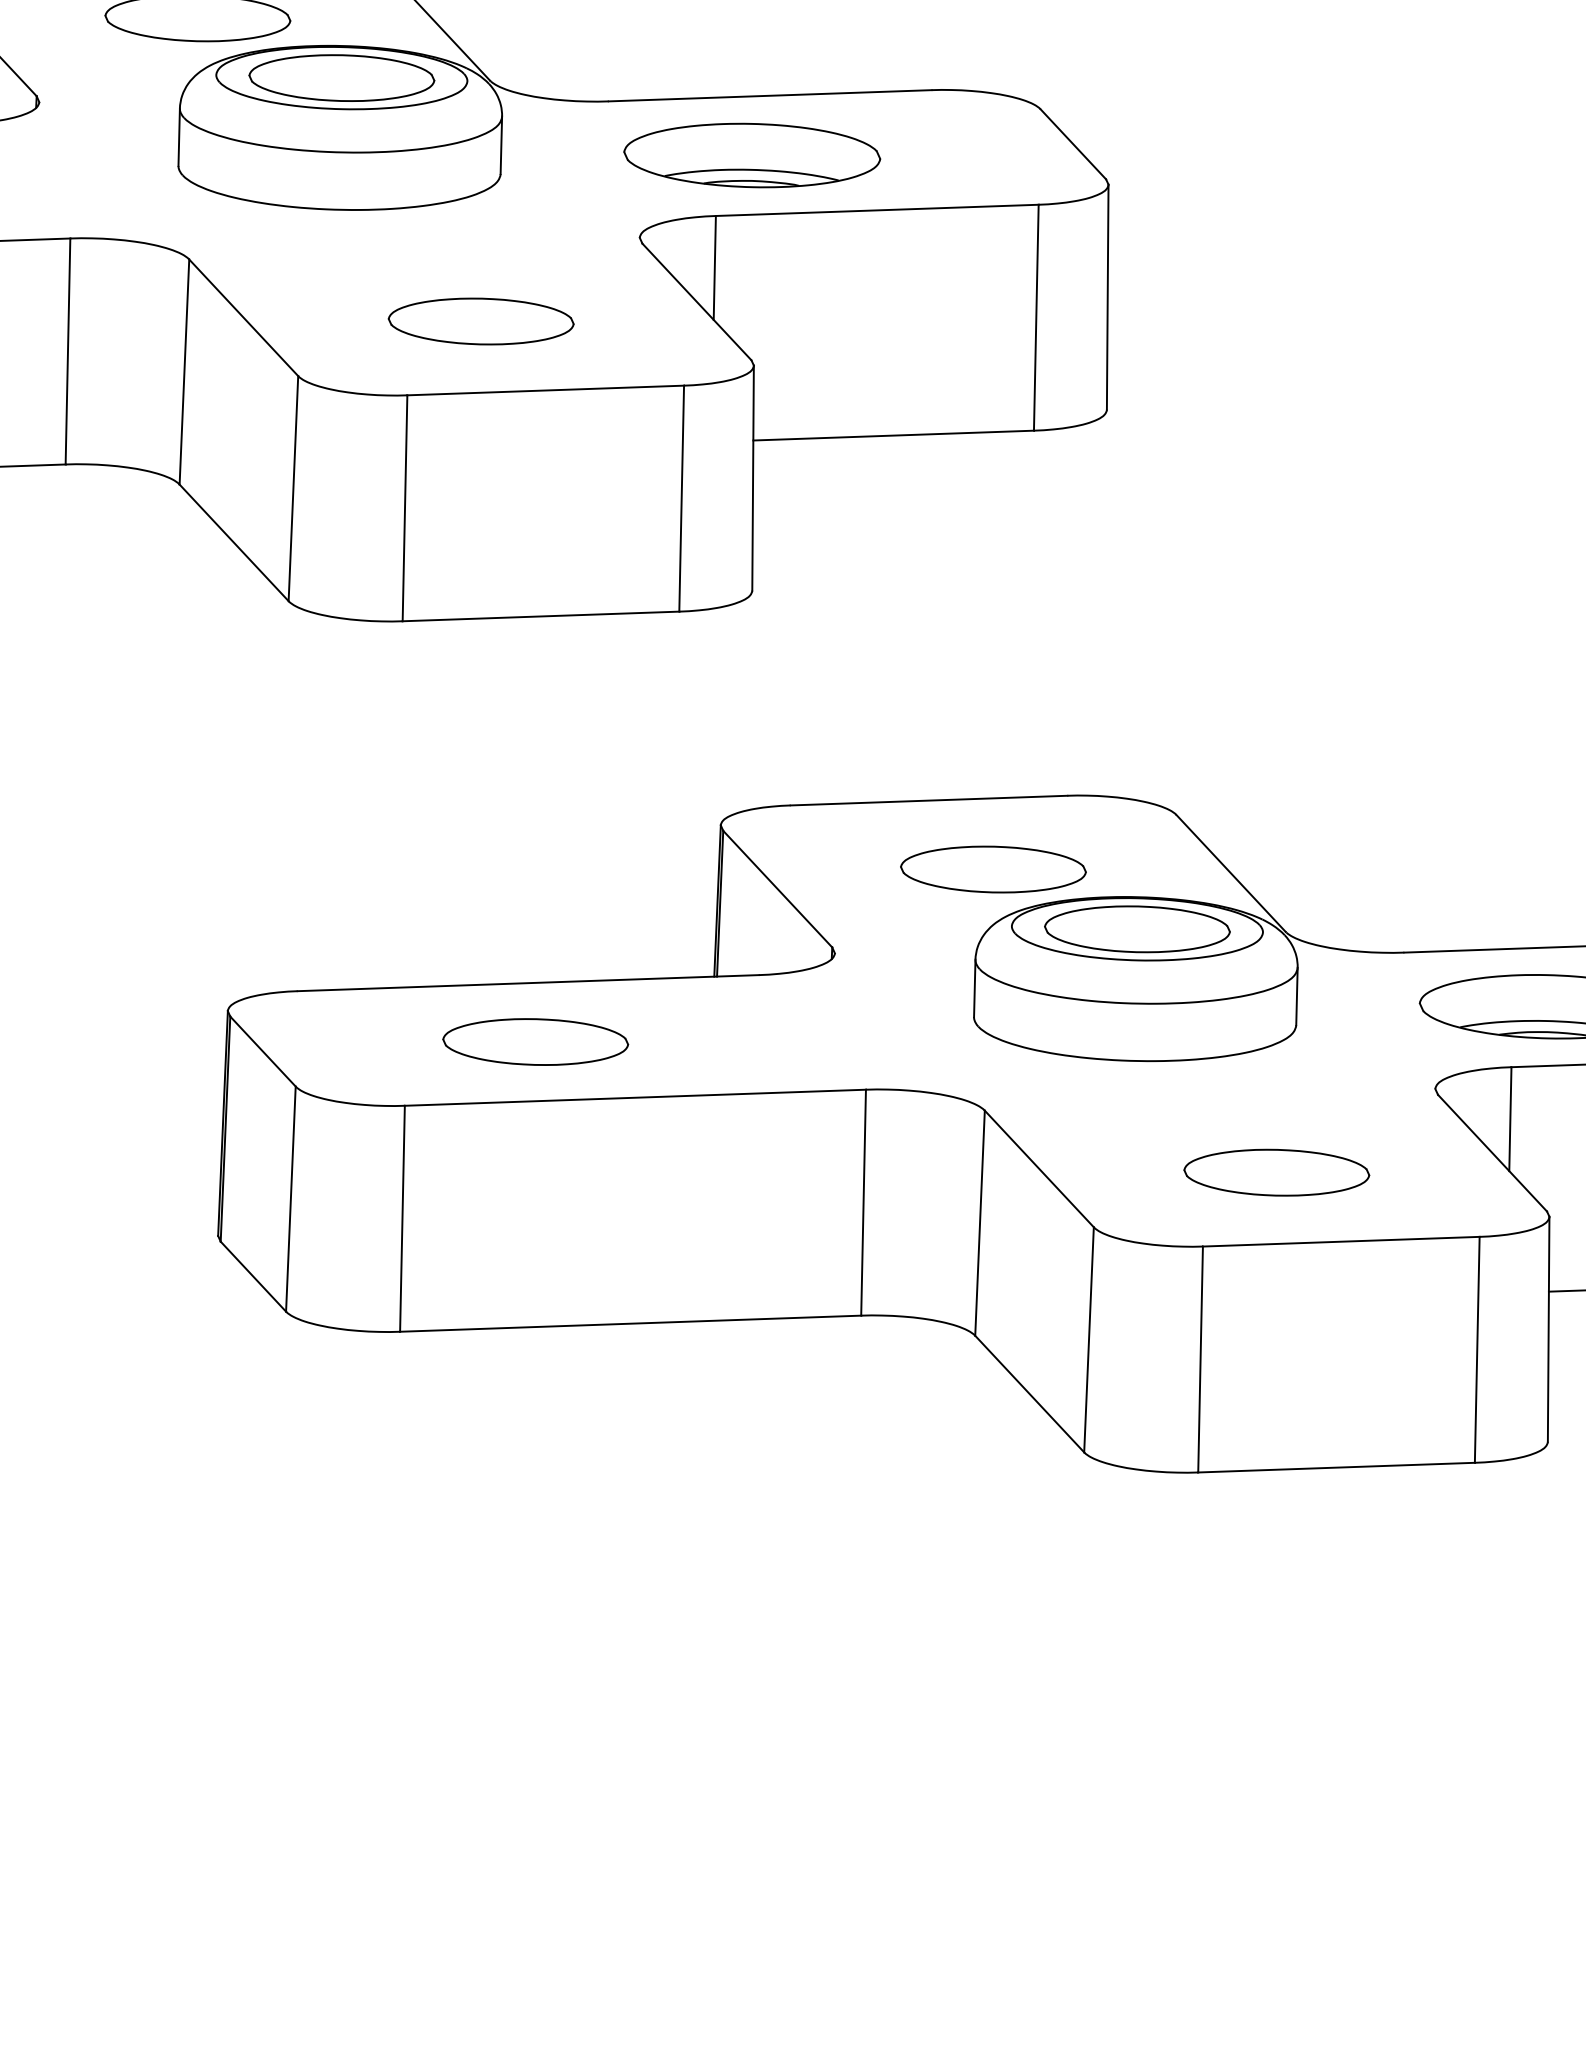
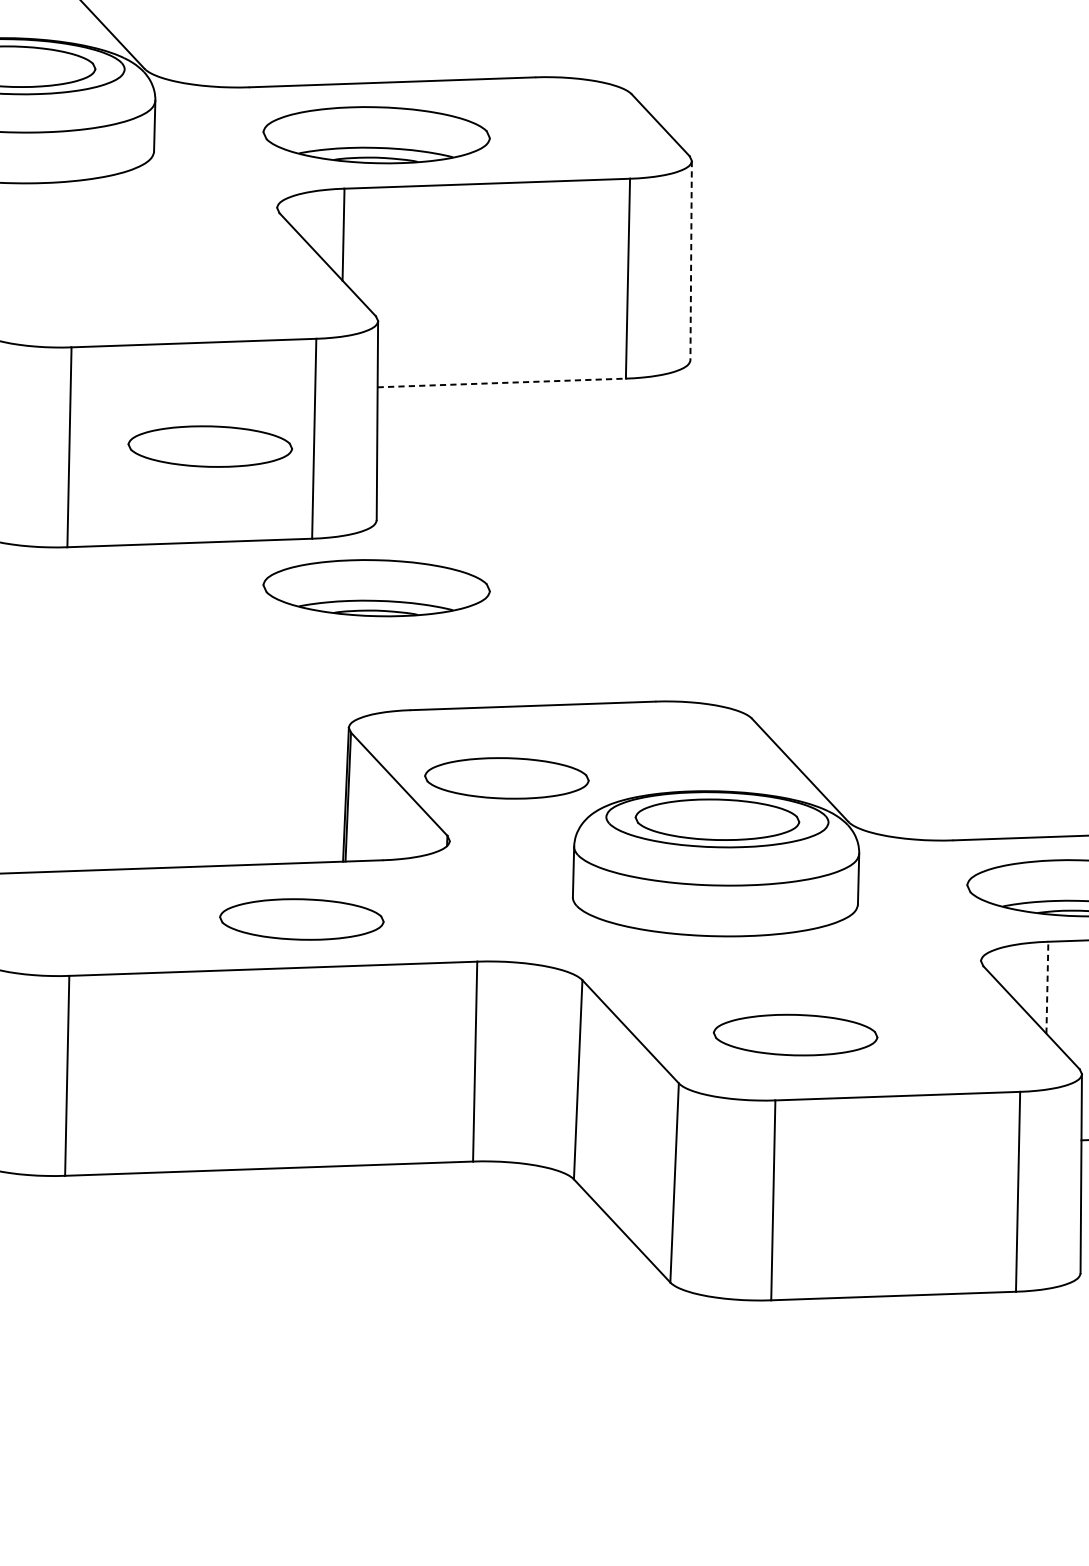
line: (1107, 297) -> (690, 260), solid -> dashed
part: (480, 321) -> (209, 446), moved
line: (894, 435) -> (502, 382), solid -> dashed
part: (752, 667) -> (376, 588), added
part: (993, 869) -> (506, 778), moved
part: (535, 1041) -> (301, 919), moved
line: (1510, 1119) -> (1047, 988), solid -> dashed
part: (1276, 1172) -> (795, 1034), moved

